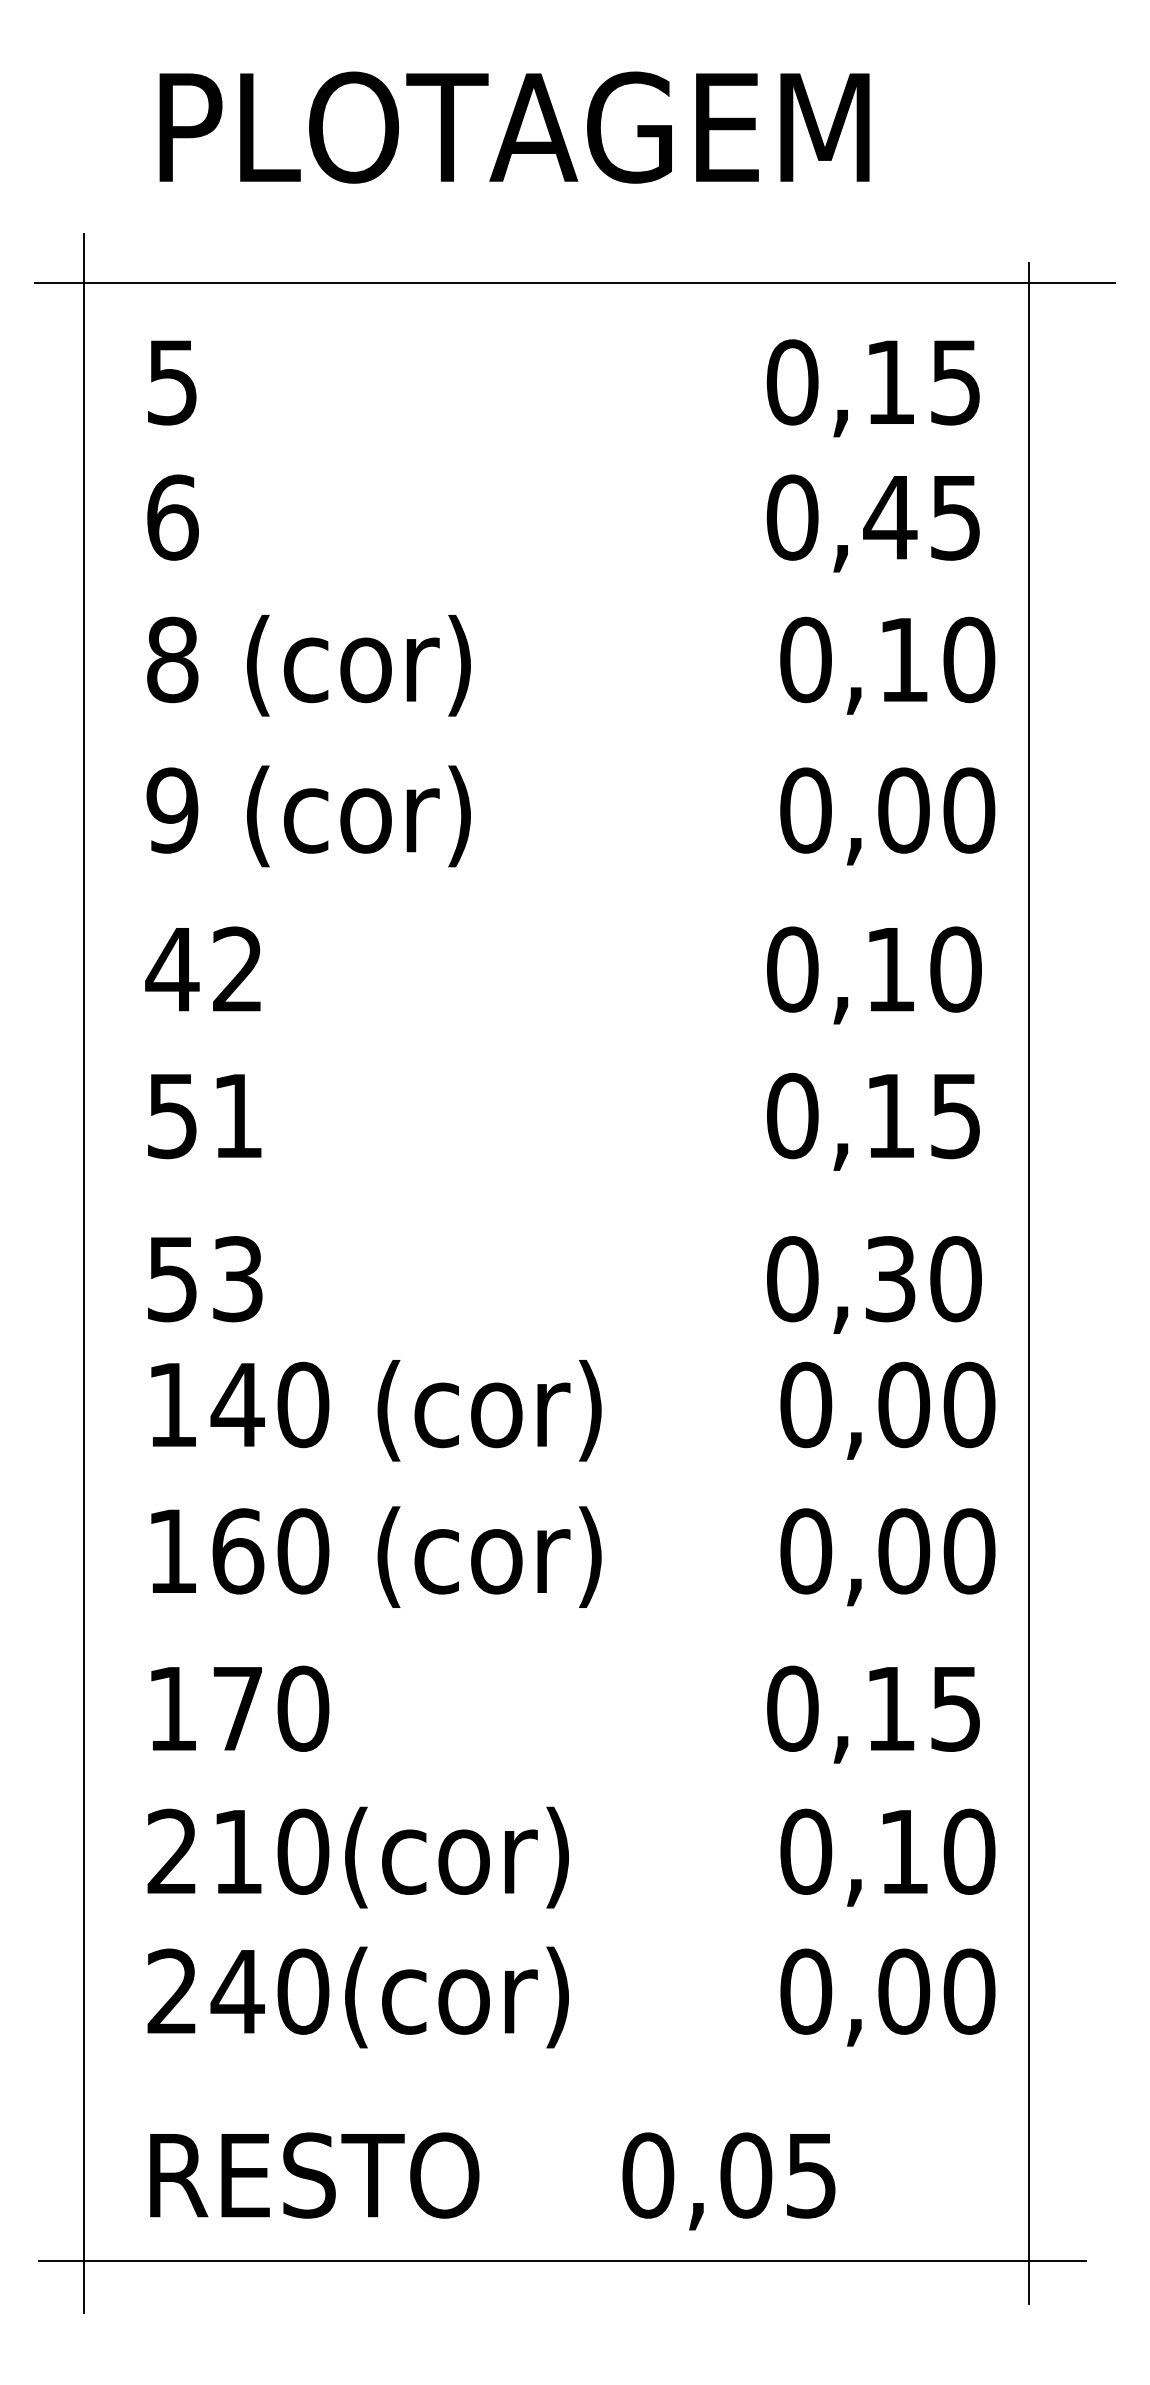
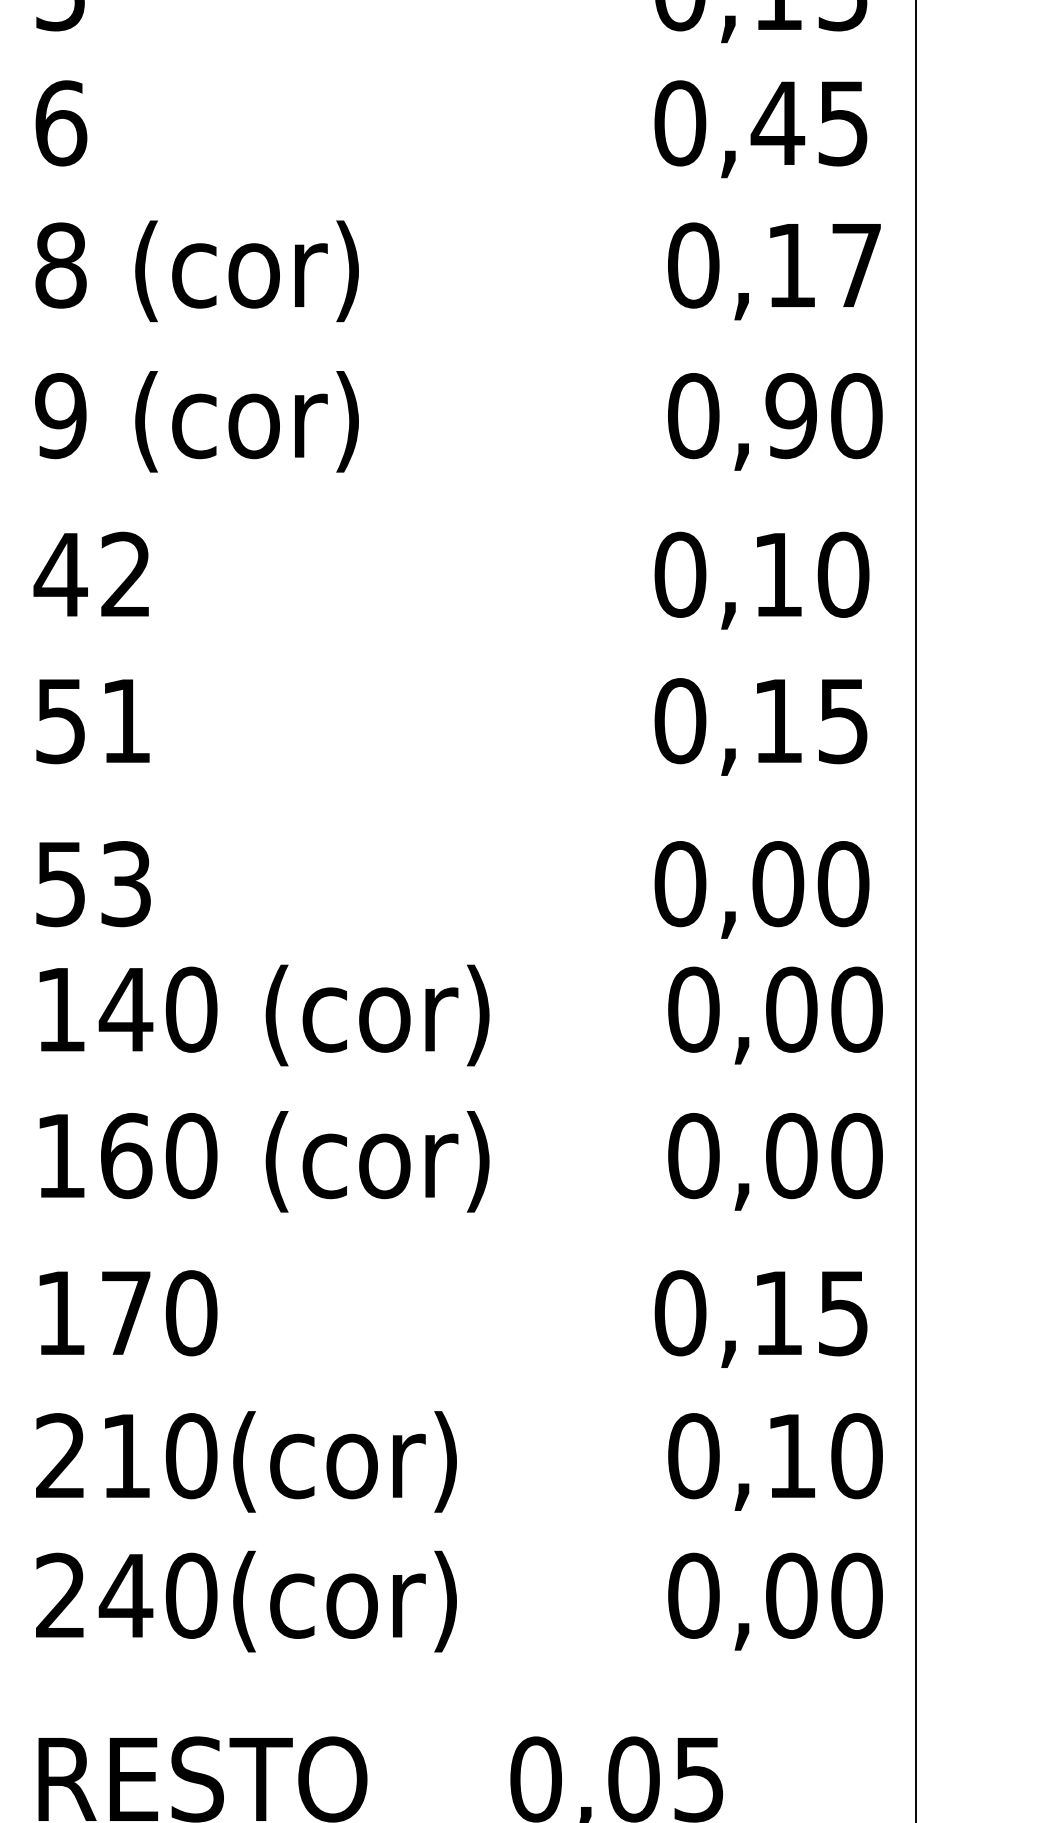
text: (969, 659) -> (856, 265), 0,10 -> 0,17
text: (903, 810) -> (791, 415), 0,00 -> 0,90
text: (890, 1279) -> (778, 884), 0,30 -> 0,00

